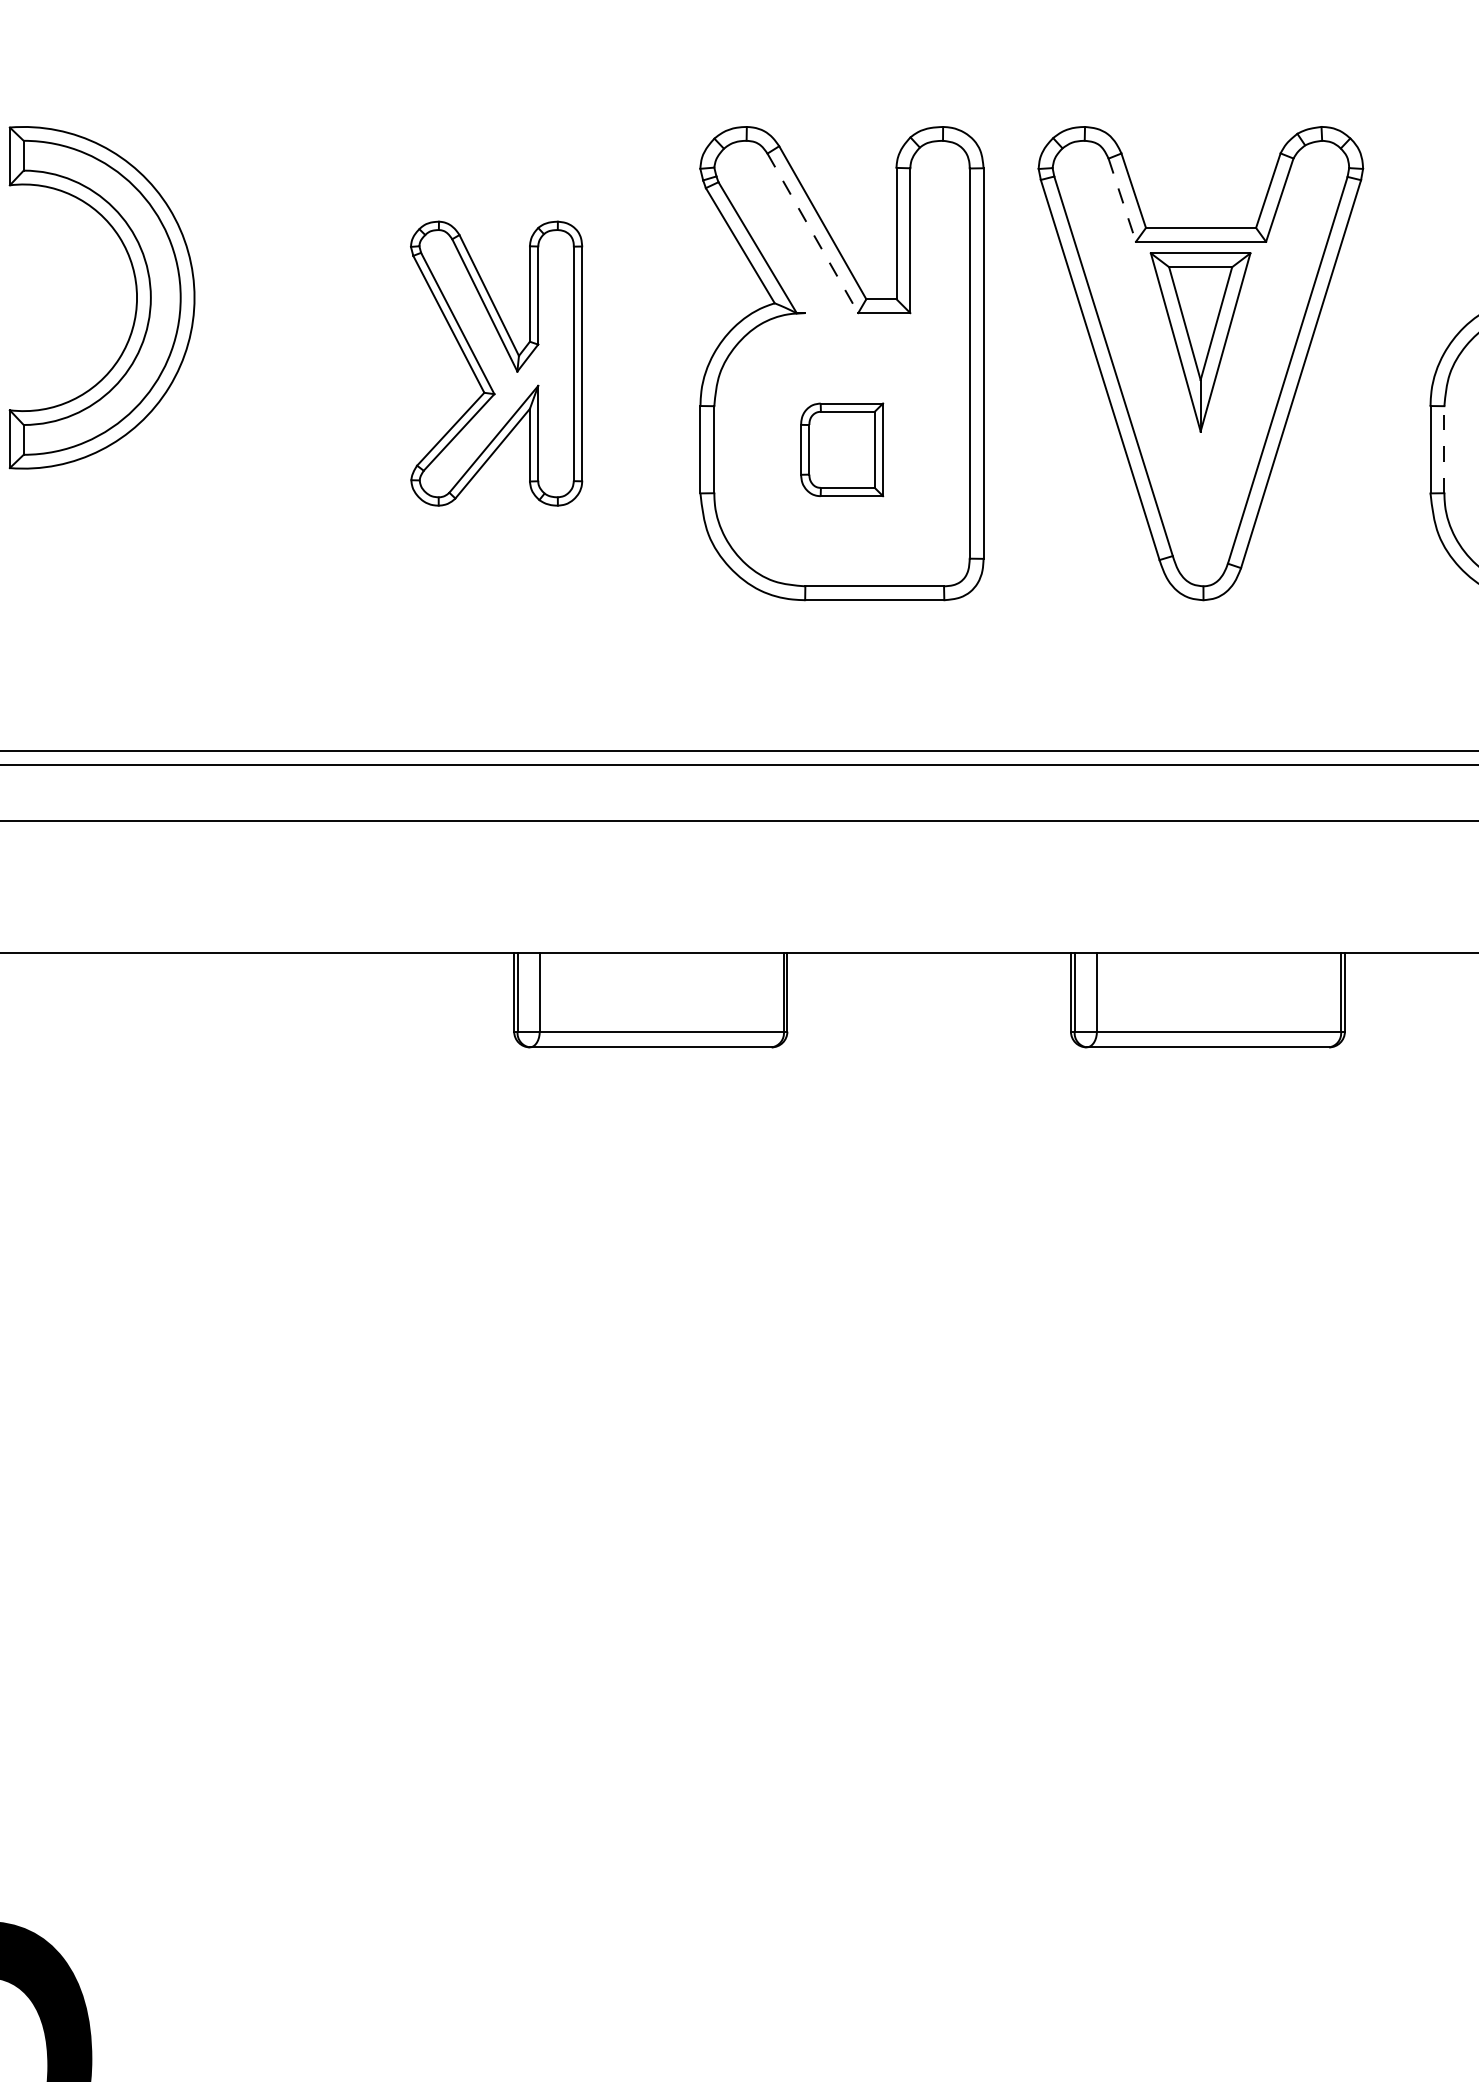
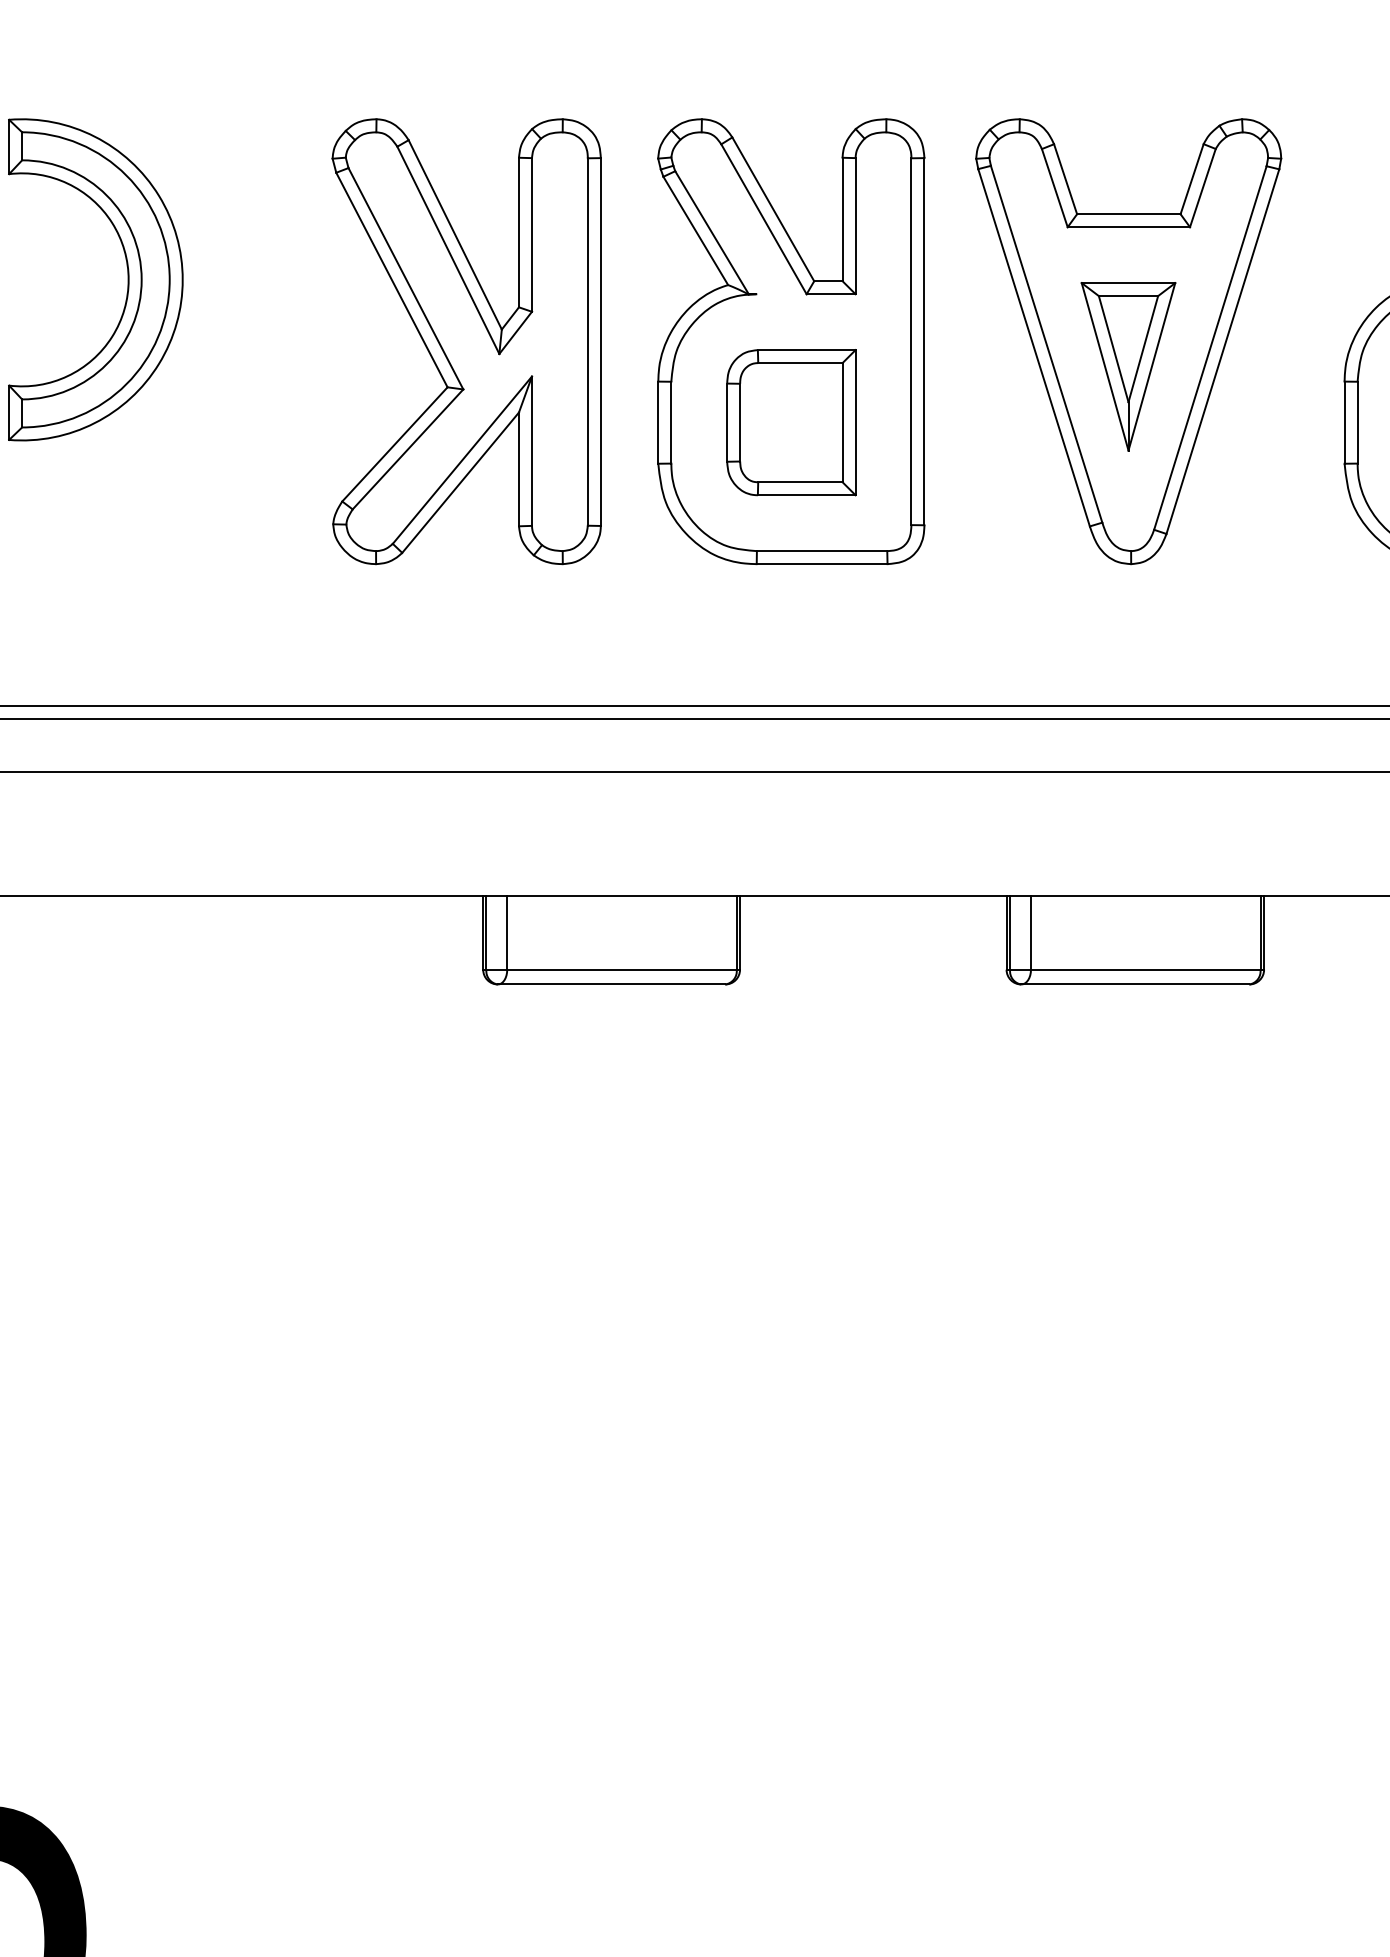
line: (1121, 200) -> (1054, 188), dashed -> solid
line: (813, 233) -> (764, 219), dashed -> solid
part: (1200, 342) -> (1128, 366), moved
part: (496, 363) -> (466, 341), size x1.67
part: (842, 449) -> (791, 422), size x1.67
line: (1444, 449) -> (1357, 422), dashed -> solid

